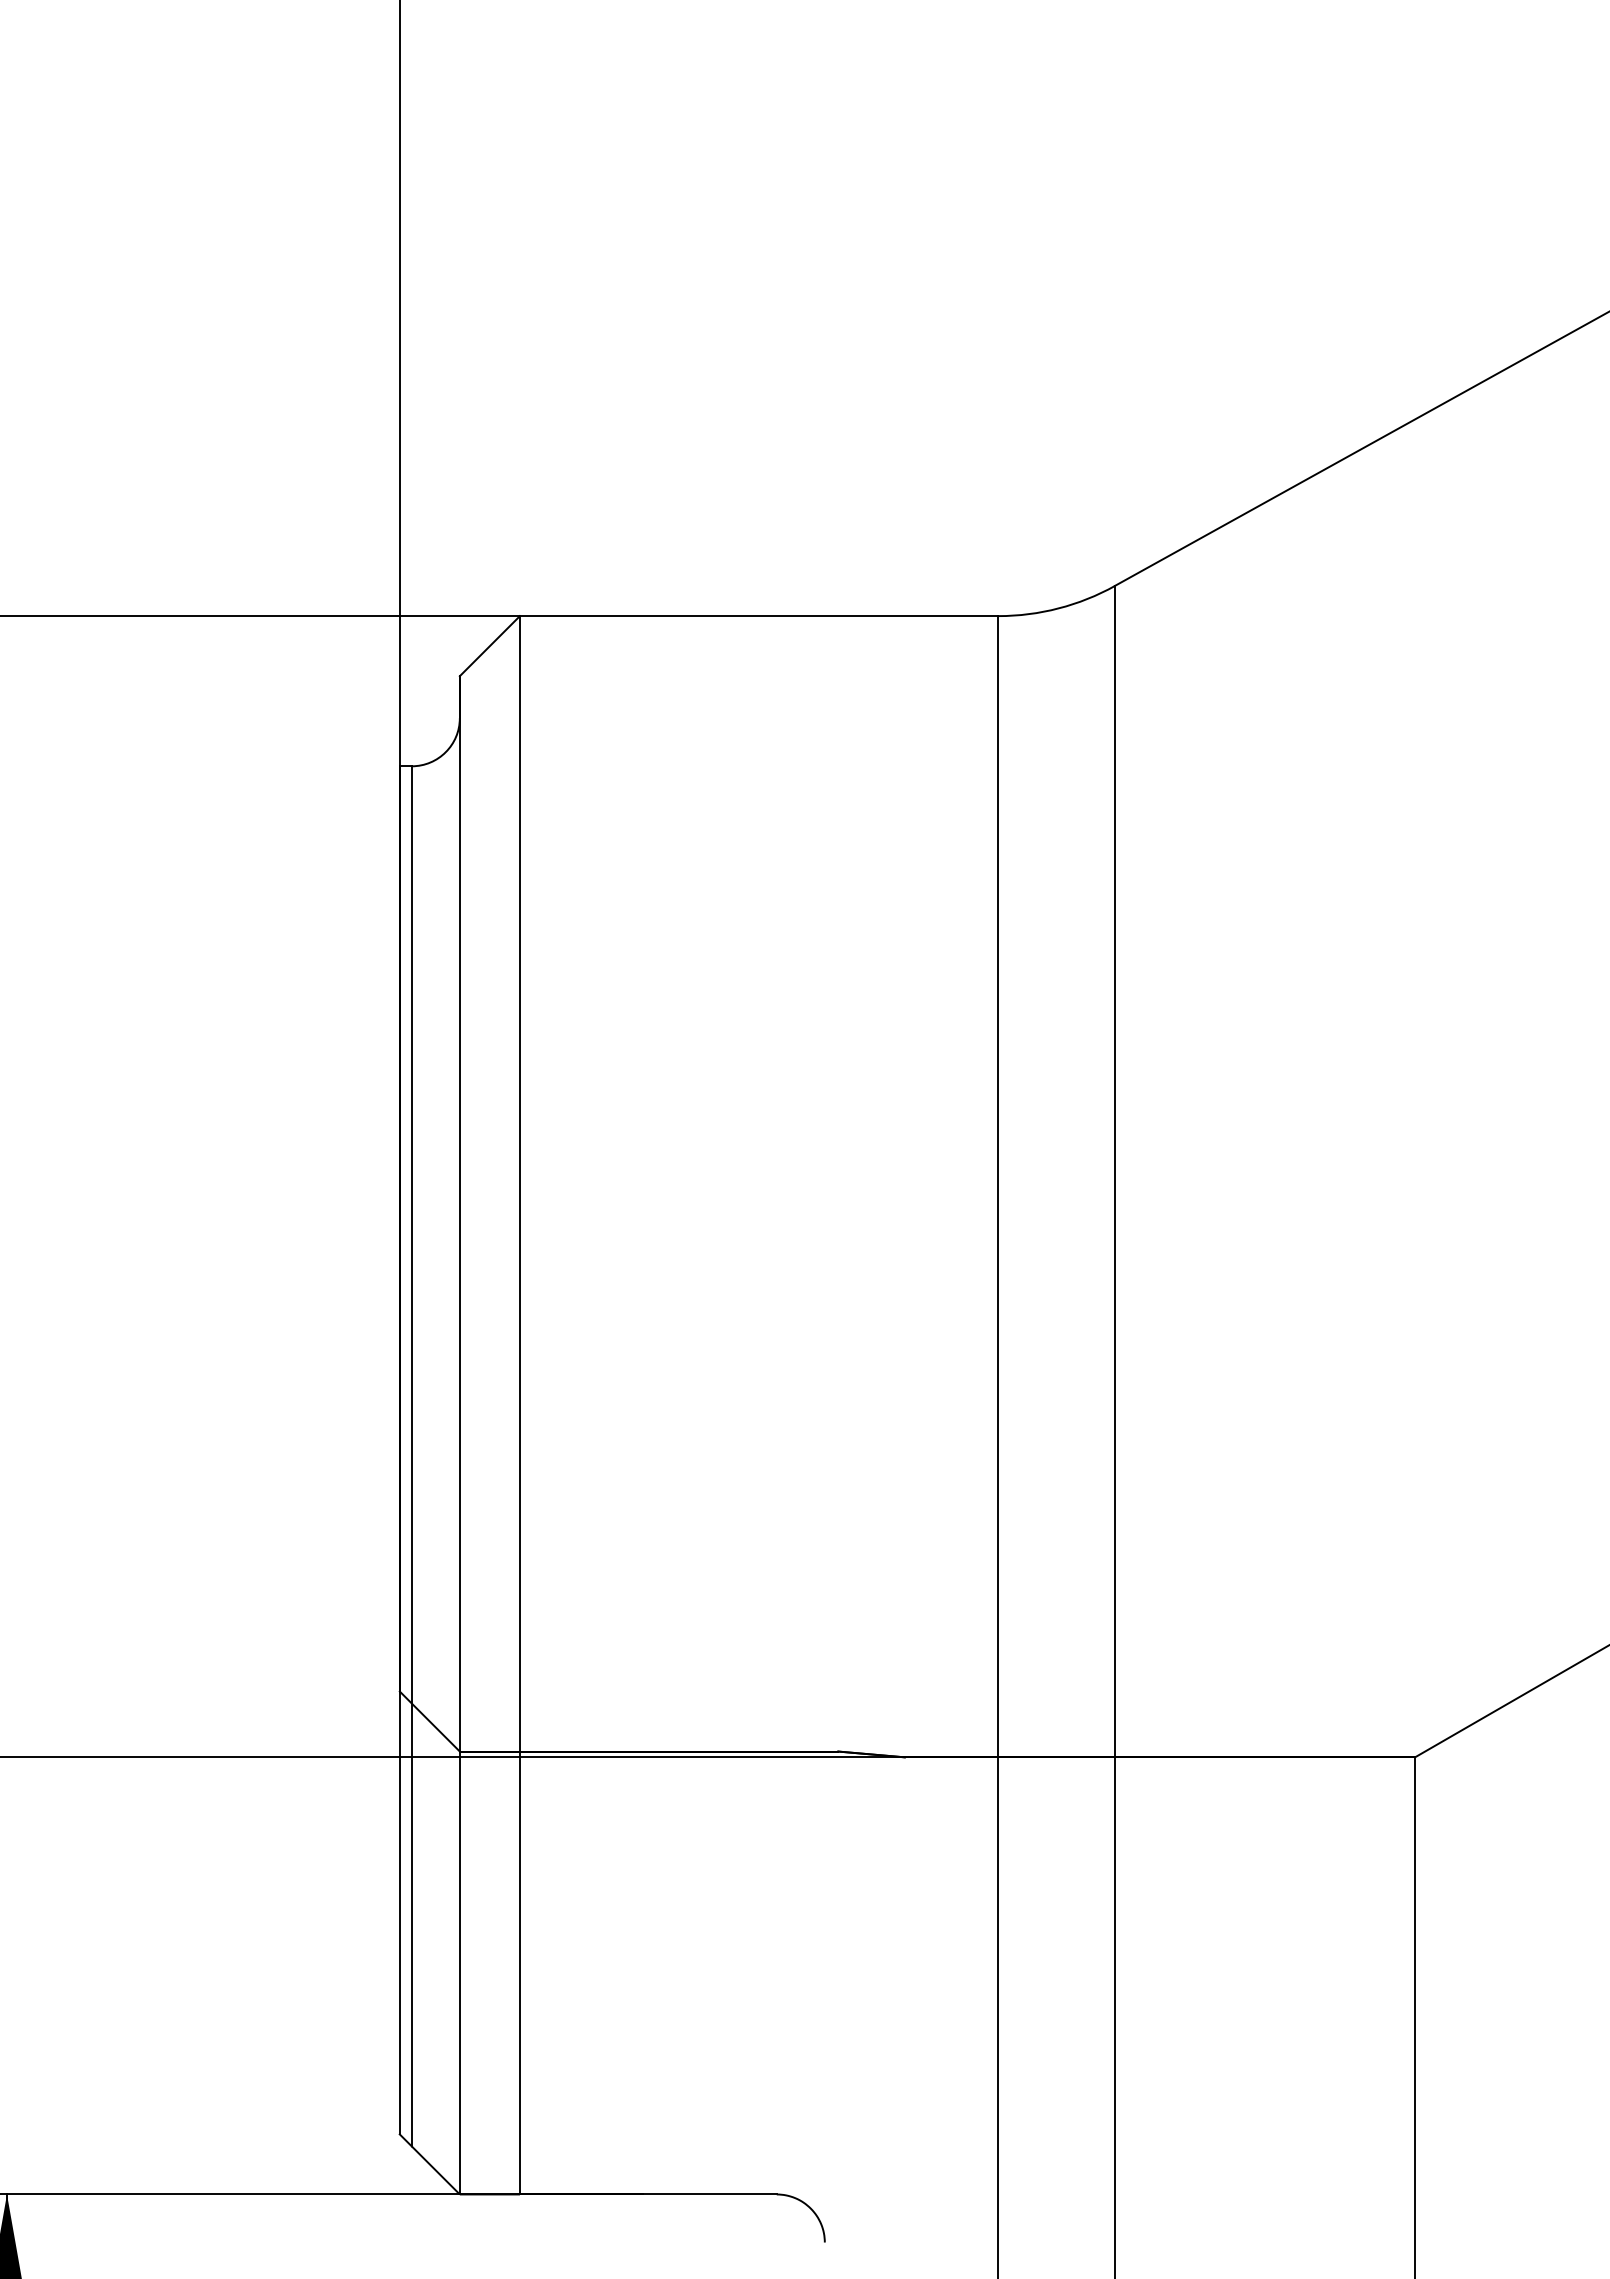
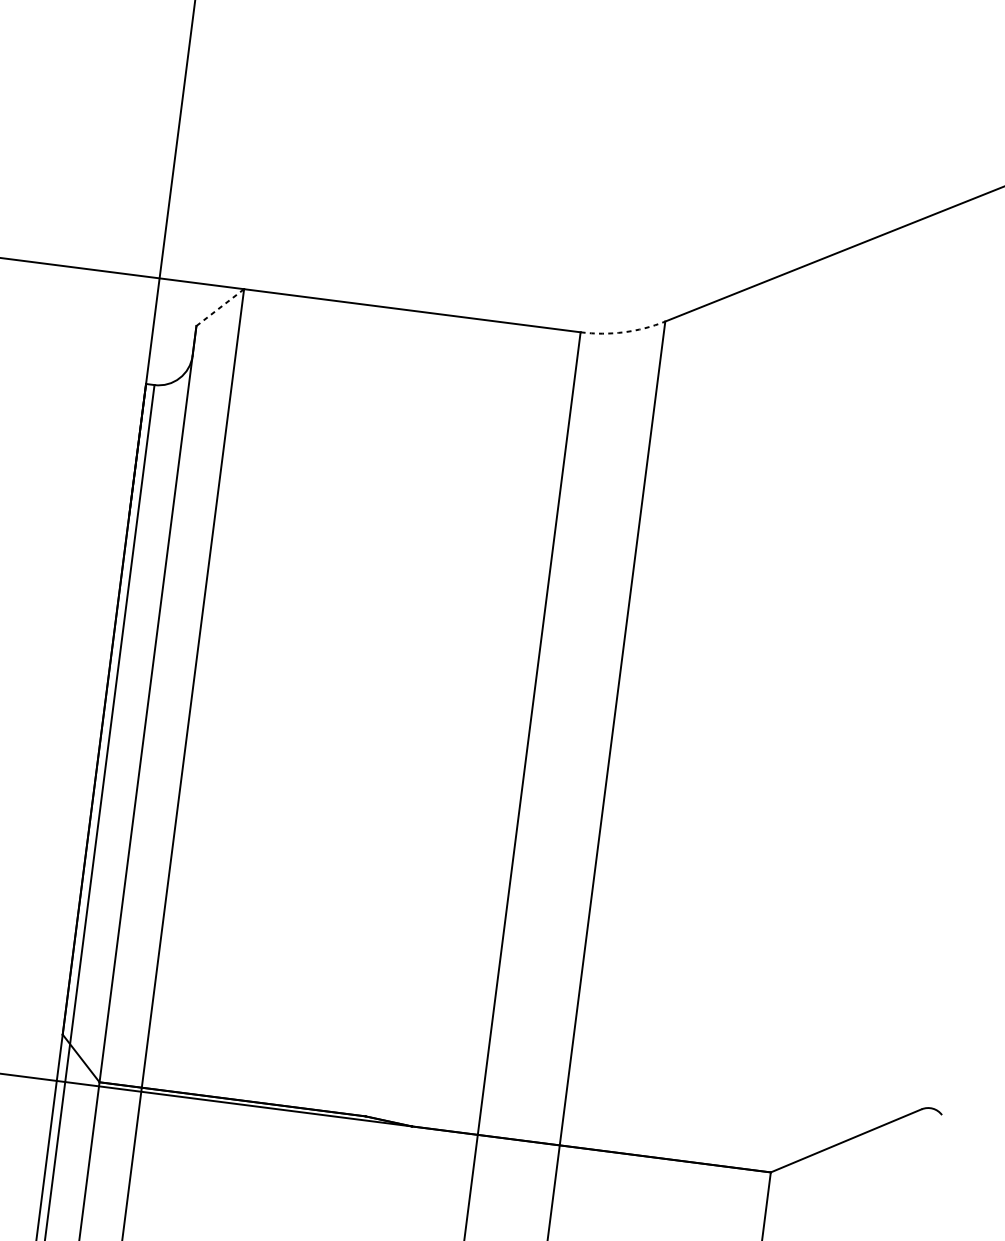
arc: (1058, 608) -> (623, 332), solid -> dashed
line: (489, 646) -> (219, 307), solid -> dashed

